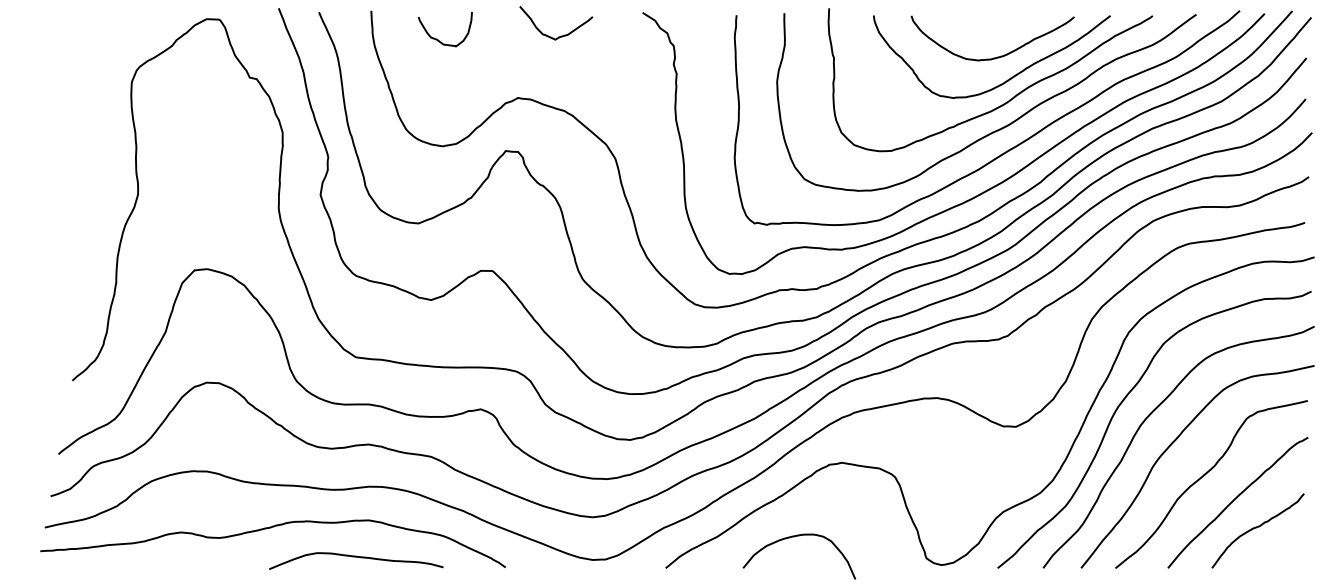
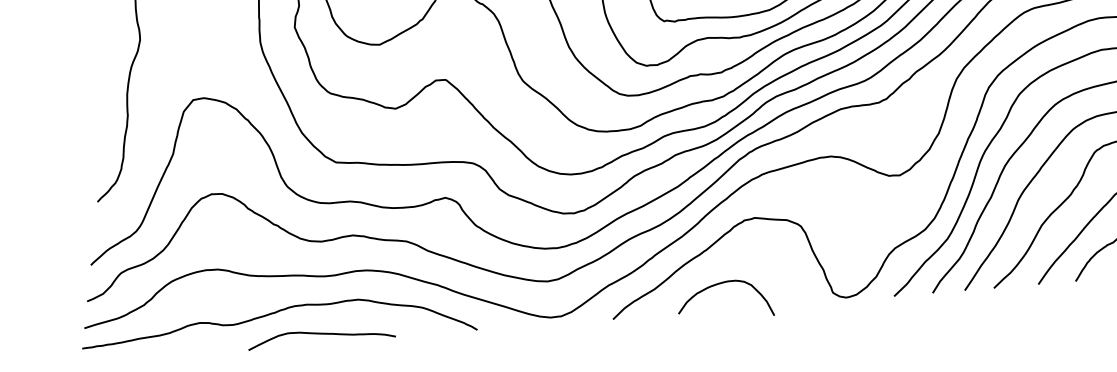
curve: (356, 557) -> (321, 334), moved

